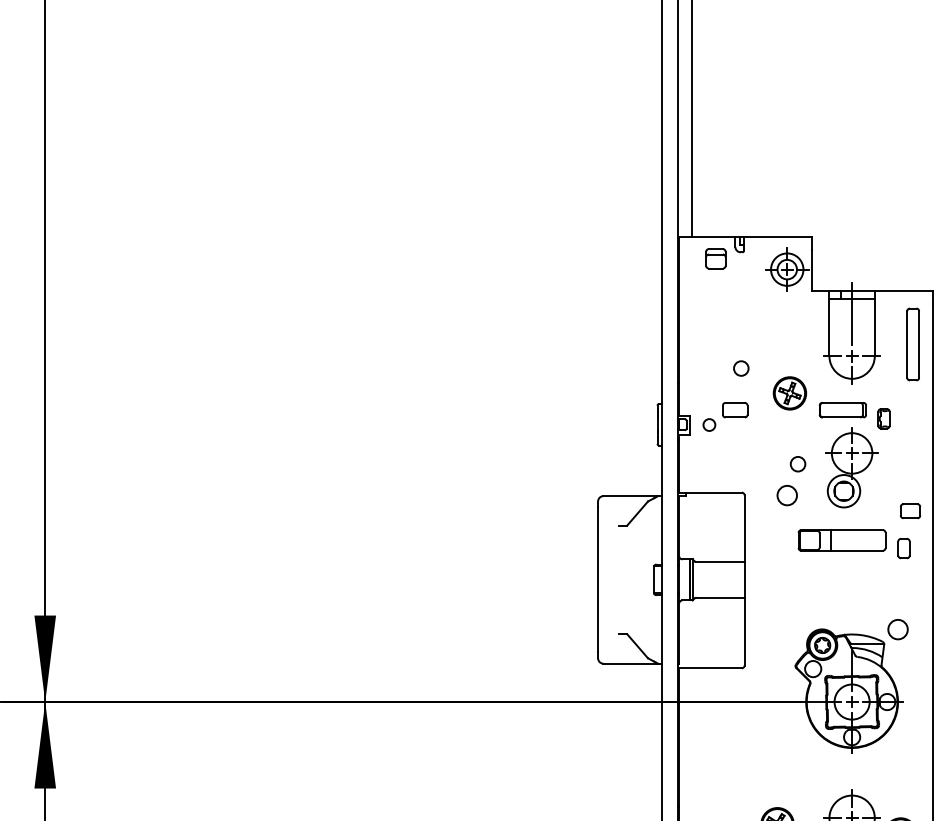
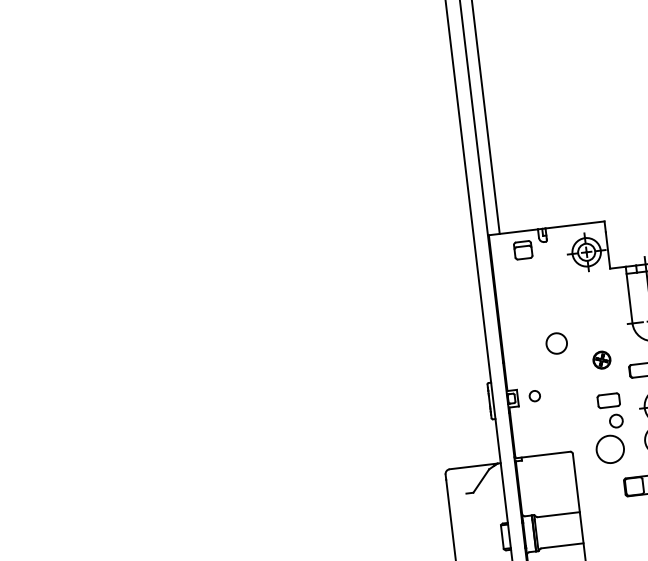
circle: (741, 368) -> (557, 343), size x1.6
part: (789, 393) -> (601, 360), size x0.6
part: (735, 410) -> (609, 400), moved
circle: (786, 495) -> (609, 449), size x1.6

